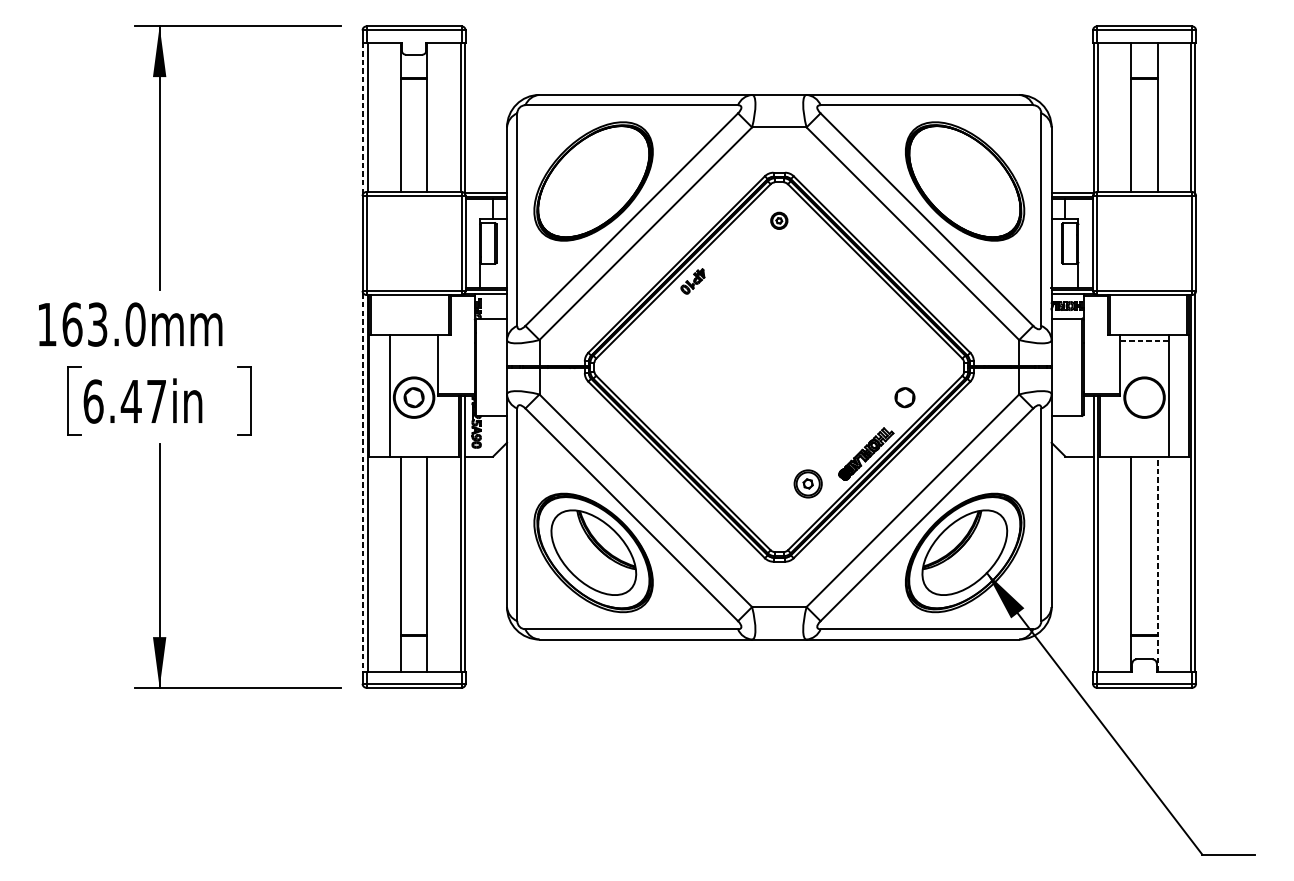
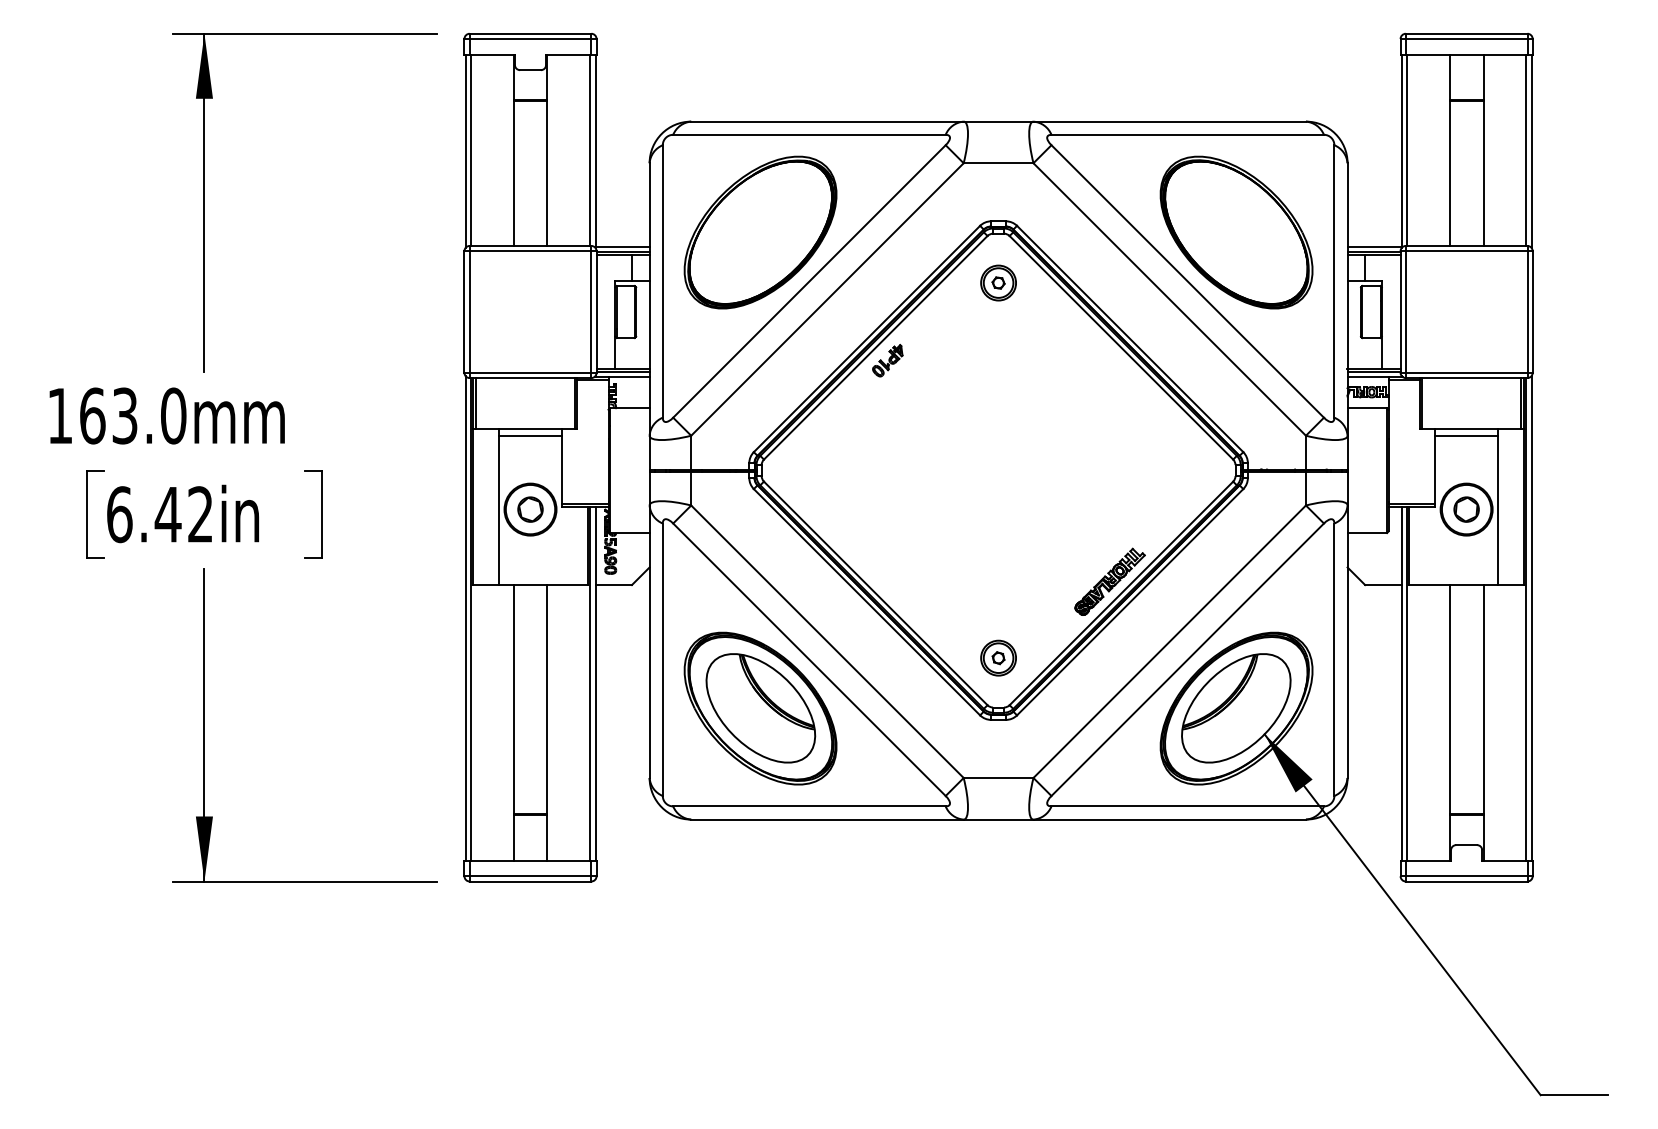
line: (363, 118) -> (465, 151), dashed -> solid
part: (779, 220) -> (998, 282), size x1.67
line: (414, 340) -> (530, 436), added
line: (1144, 340) -> (1466, 436), dashed -> solid
part: (904, 397) -> (1466, 509), moved
text: (156, 401) -> (200, 514), 6.47in -> 6.42in
line: (363, 482) -> (465, 618), dashed -> solid
part: (808, 483) -> (998, 657), moved
line: (1157, 563) -> (1483, 722), dashed -> solid

